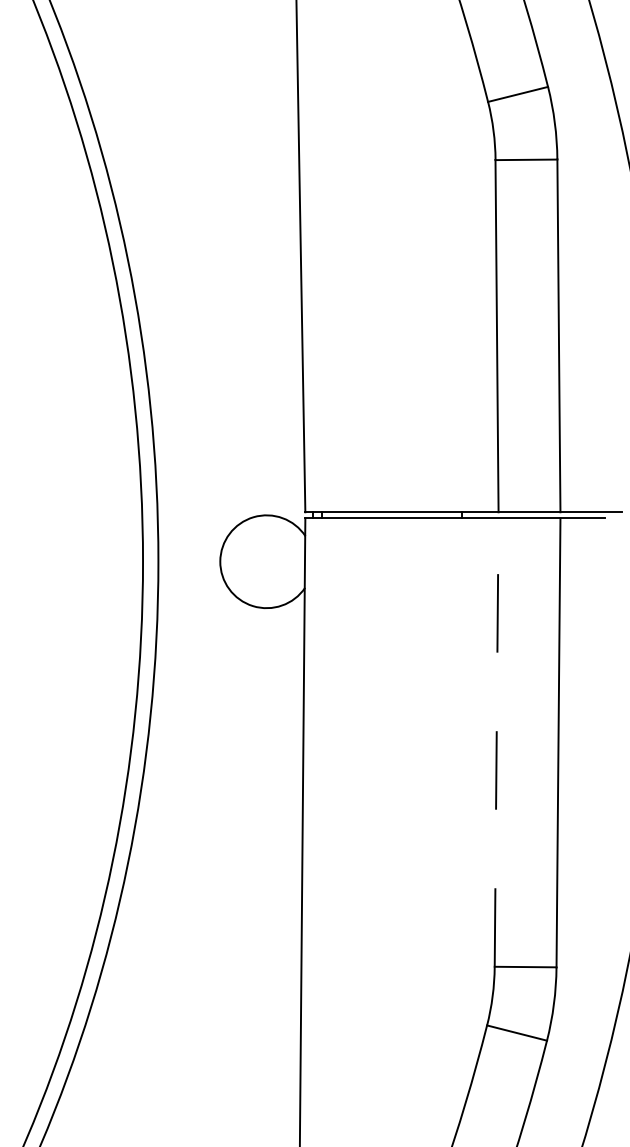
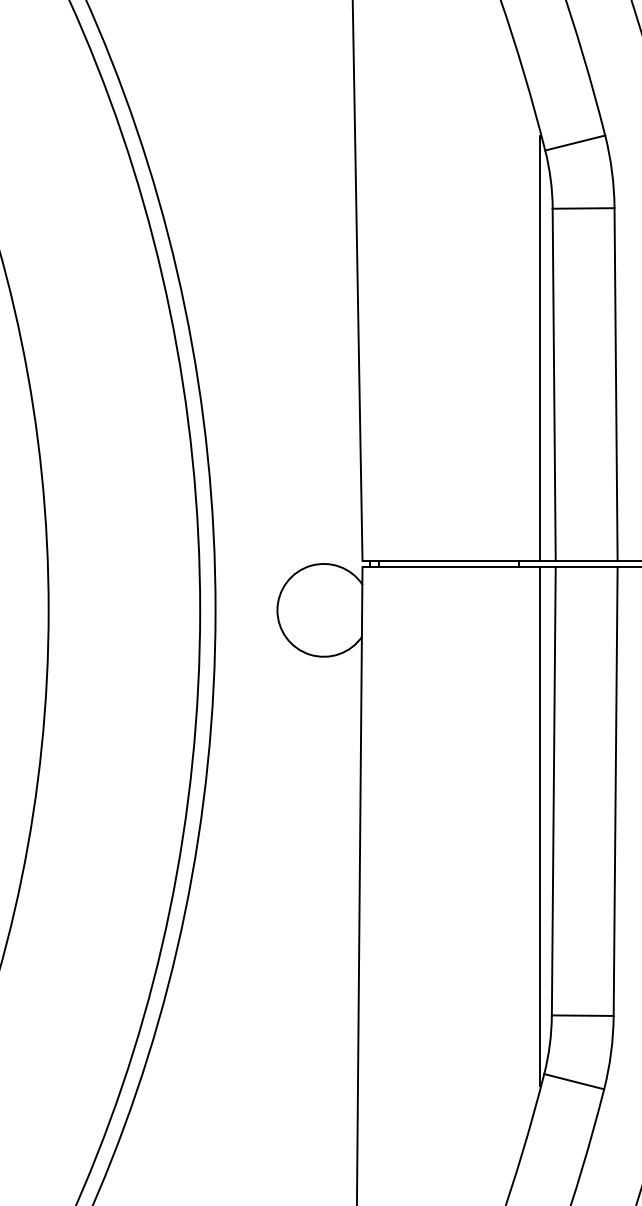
line: (483, 299) -> (540, 348), added
line: (496, 741) -> (553, 790), dashed -> solid
line: (483, 777) -> (540, 826), added

